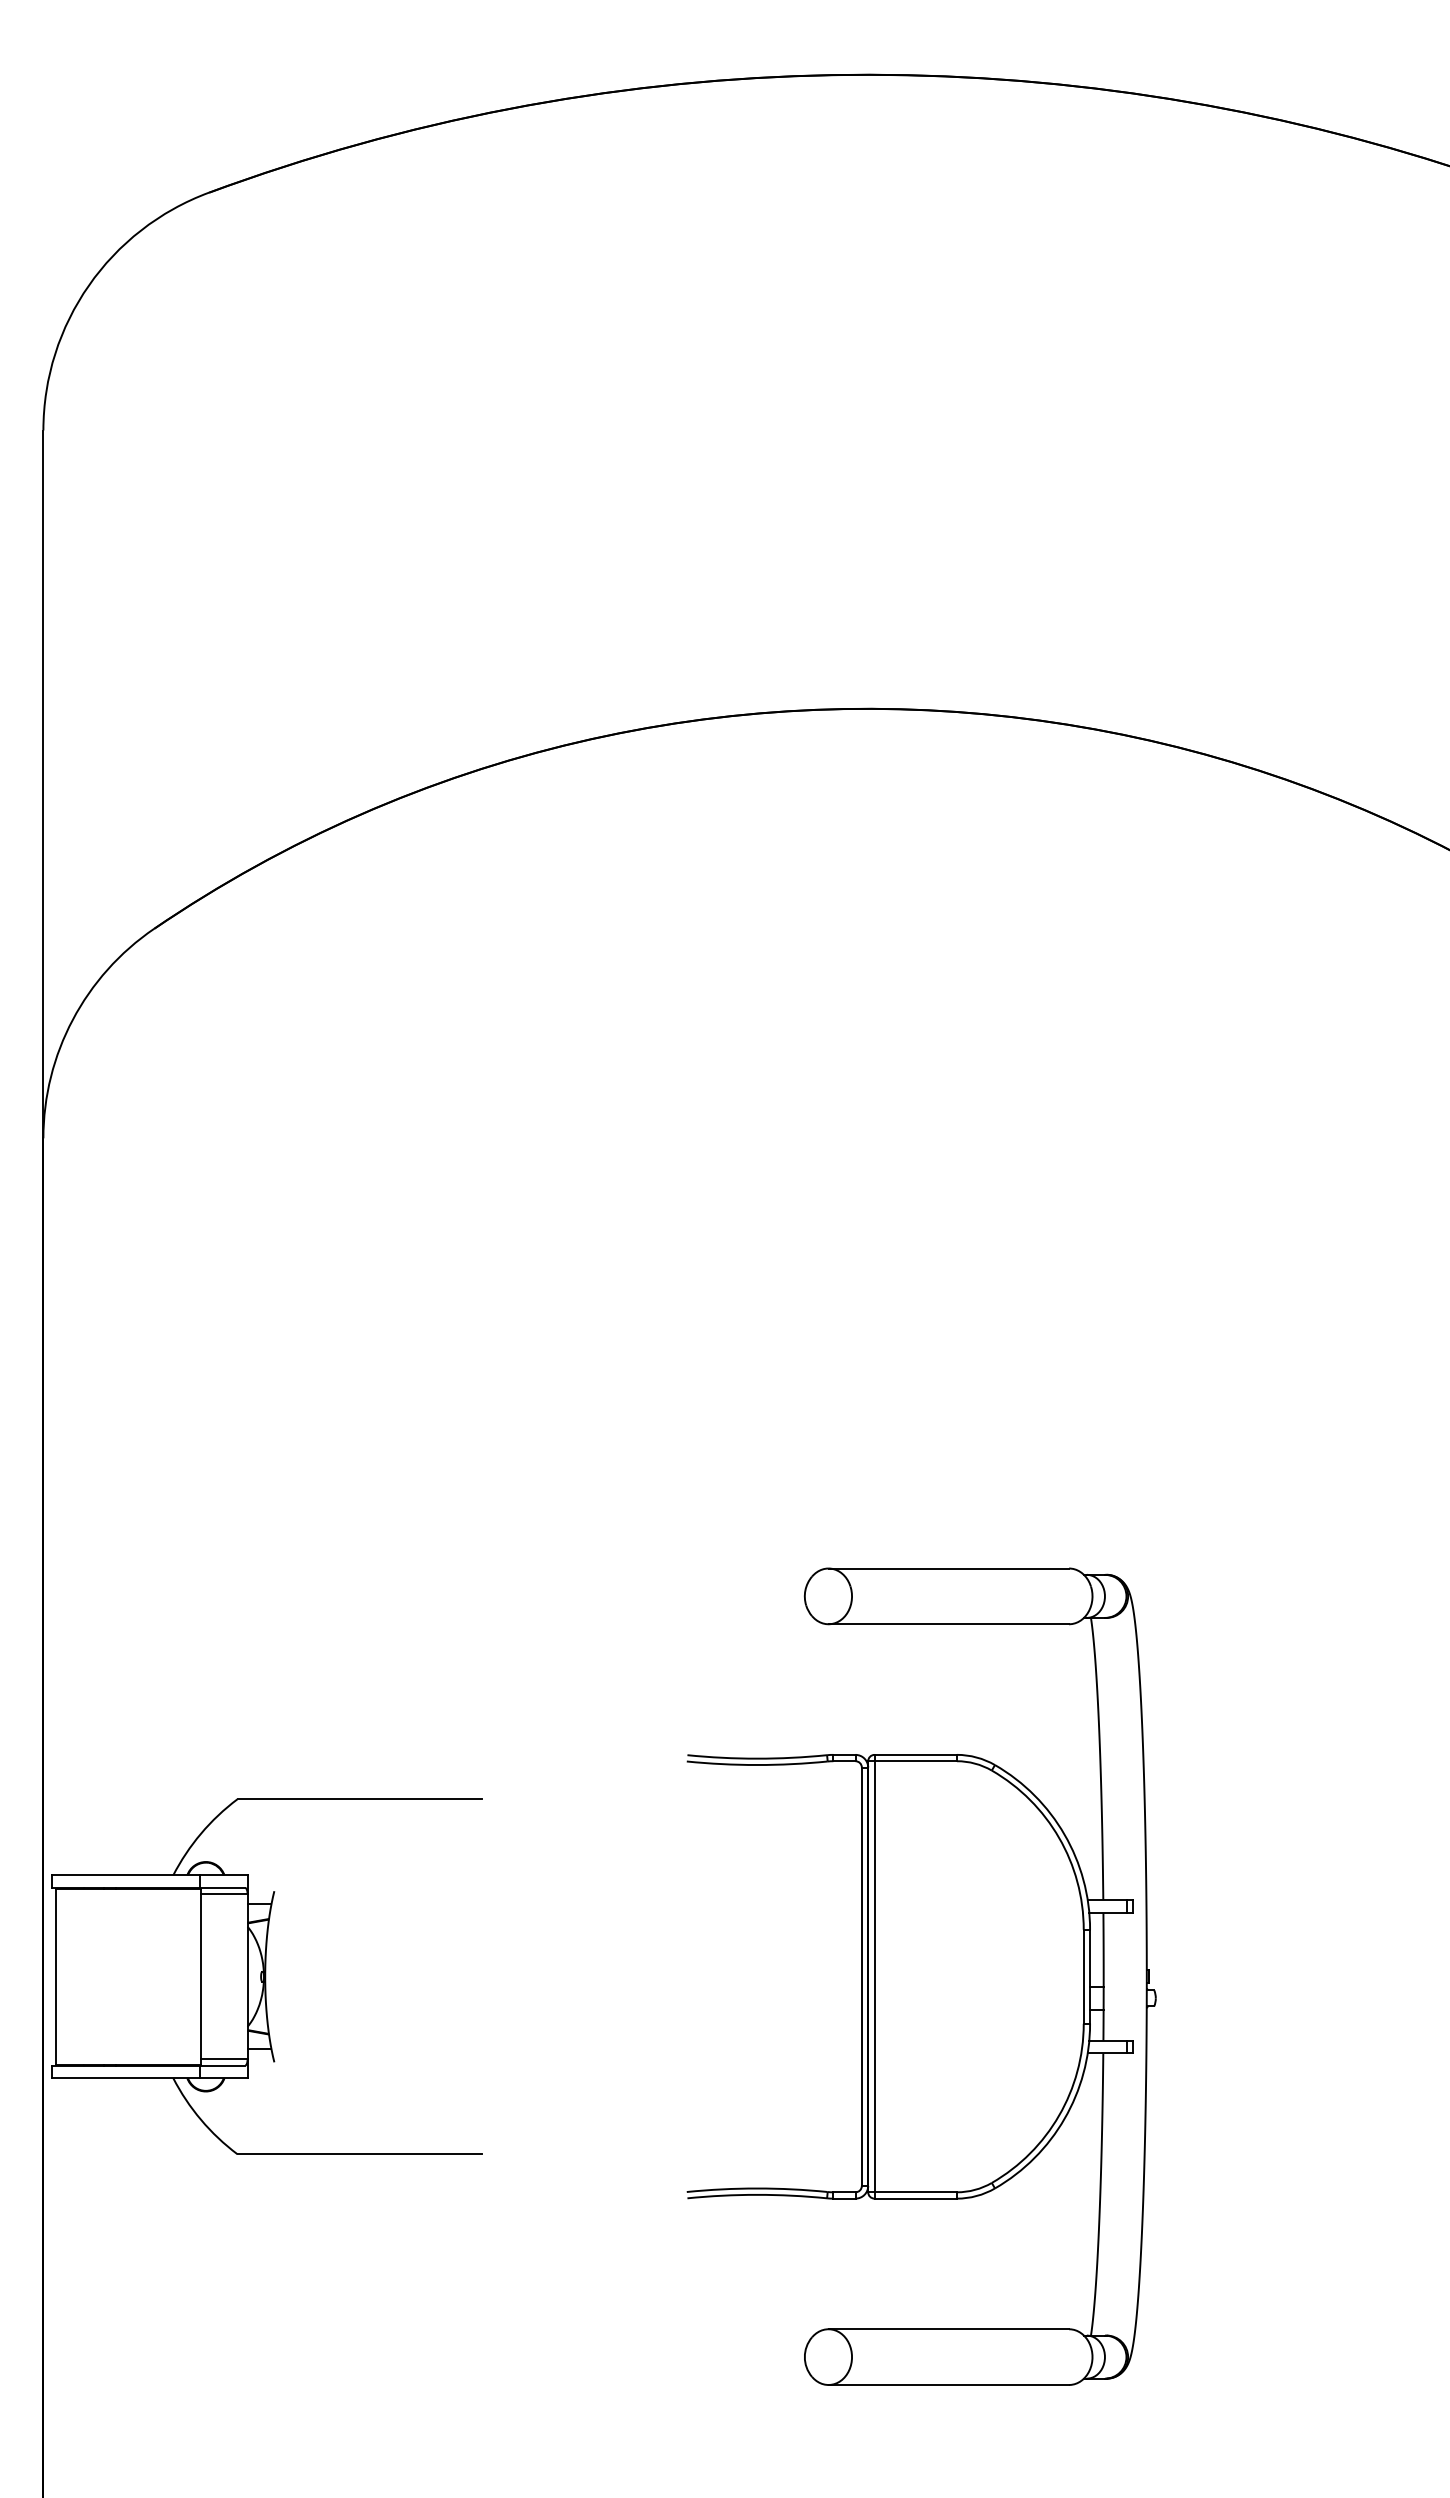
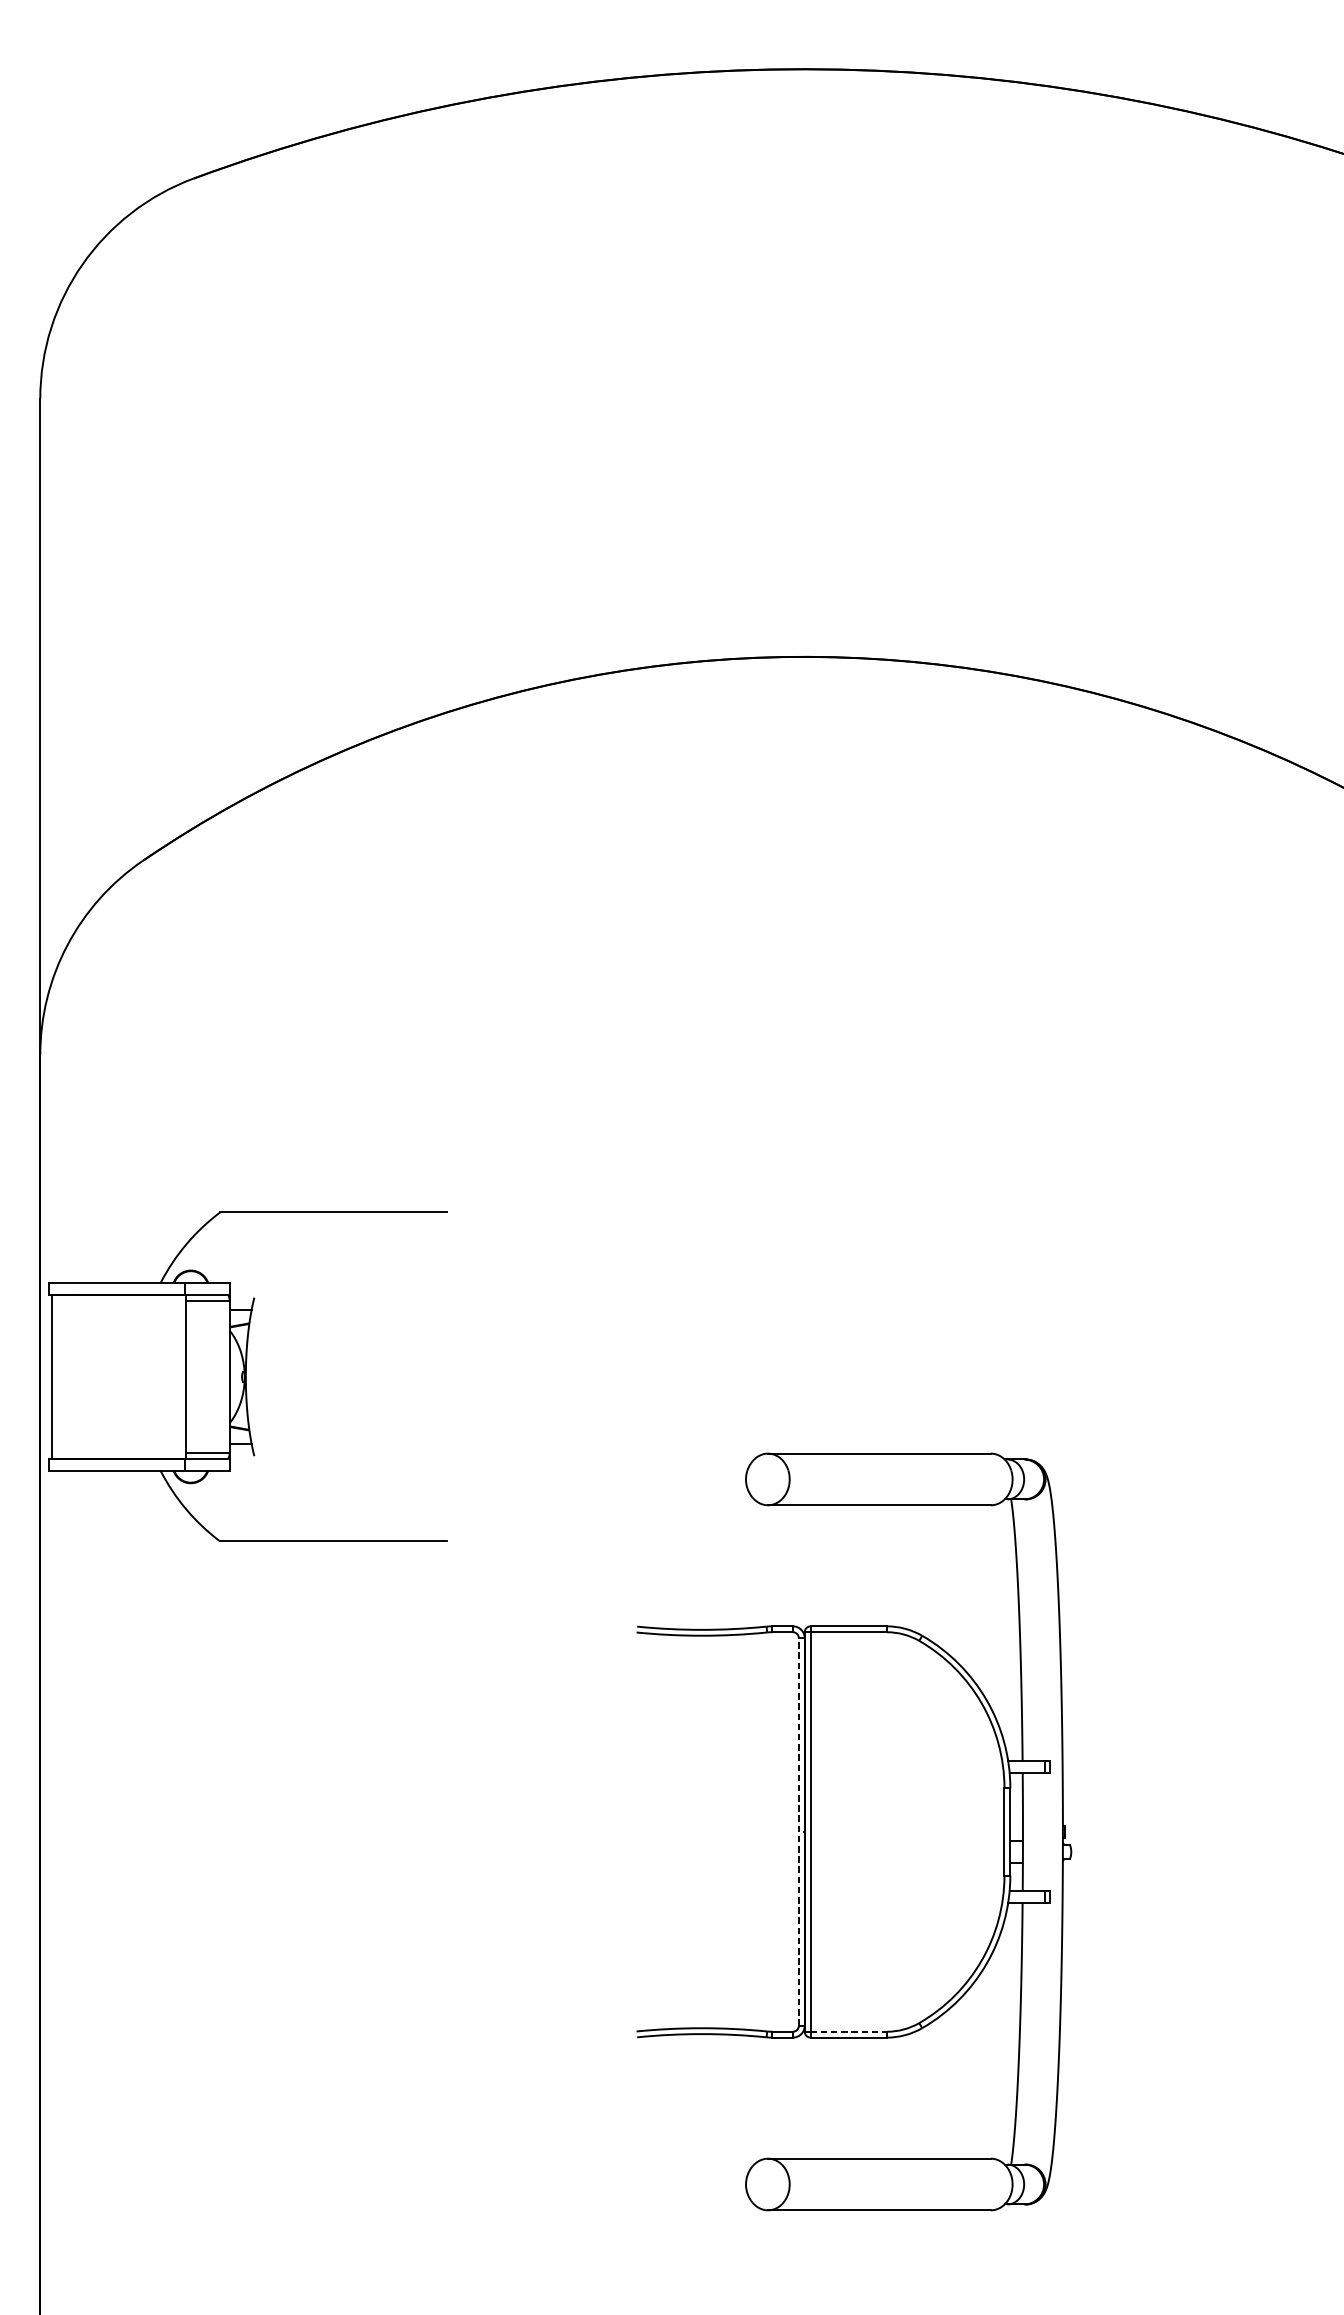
part: (266, 1976) -> (247, 1376), moved
line: (861, 1976) -> (798, 1831), solid -> dashed
line: (916, 2192) -> (849, 2031), solid -> dashed

